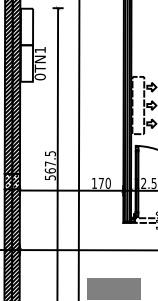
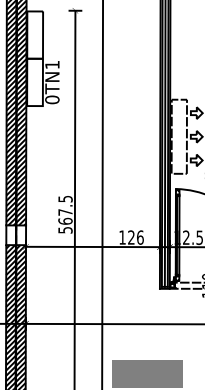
hatch: (11, 181) -> (15, 235), removed
text: (104, 182) -> (135, 236), 170 -> 126

